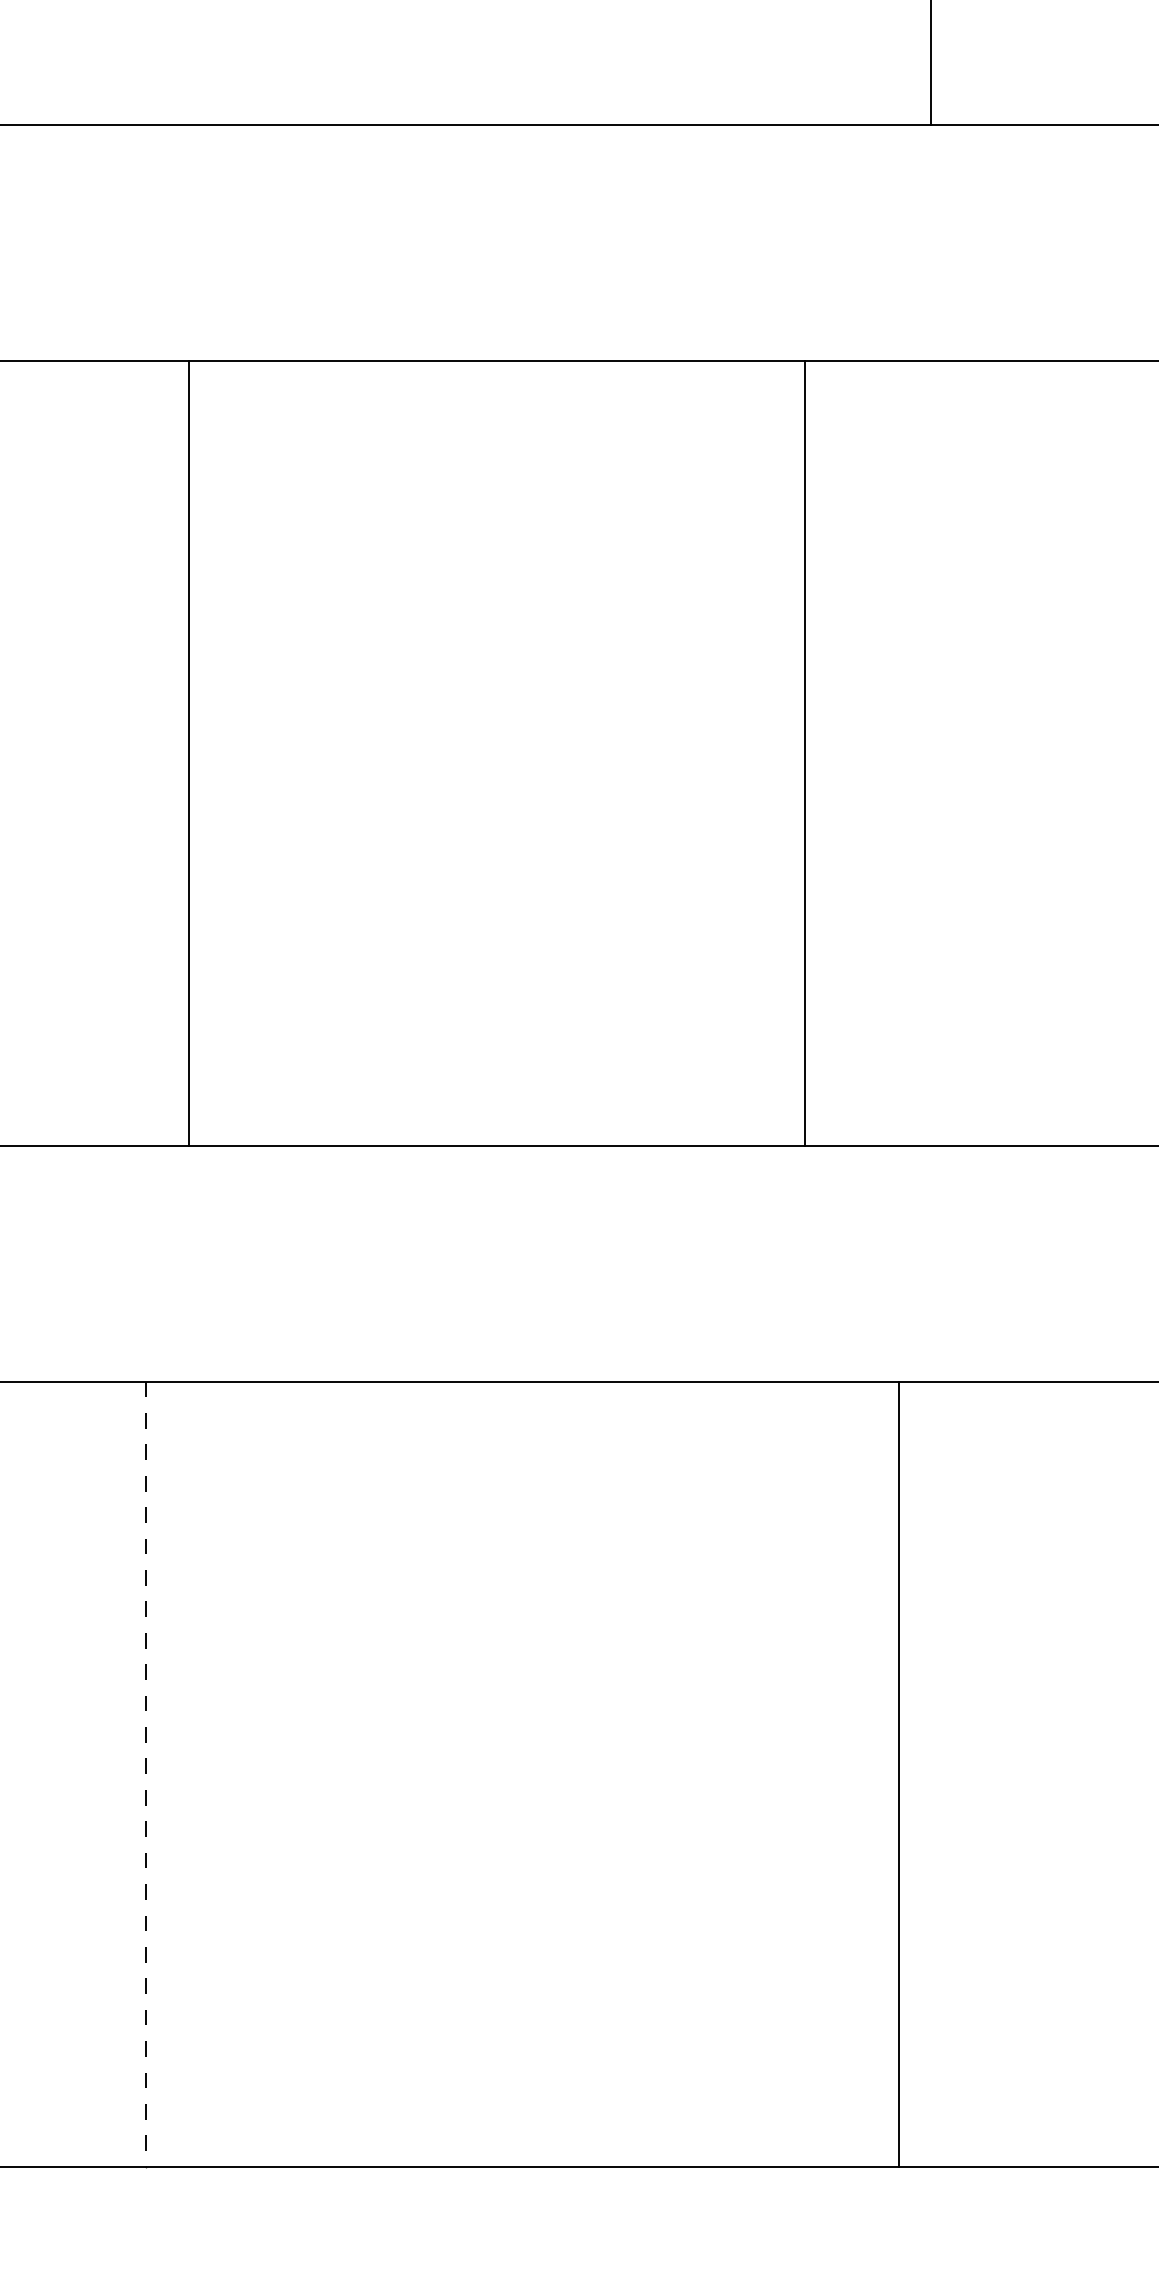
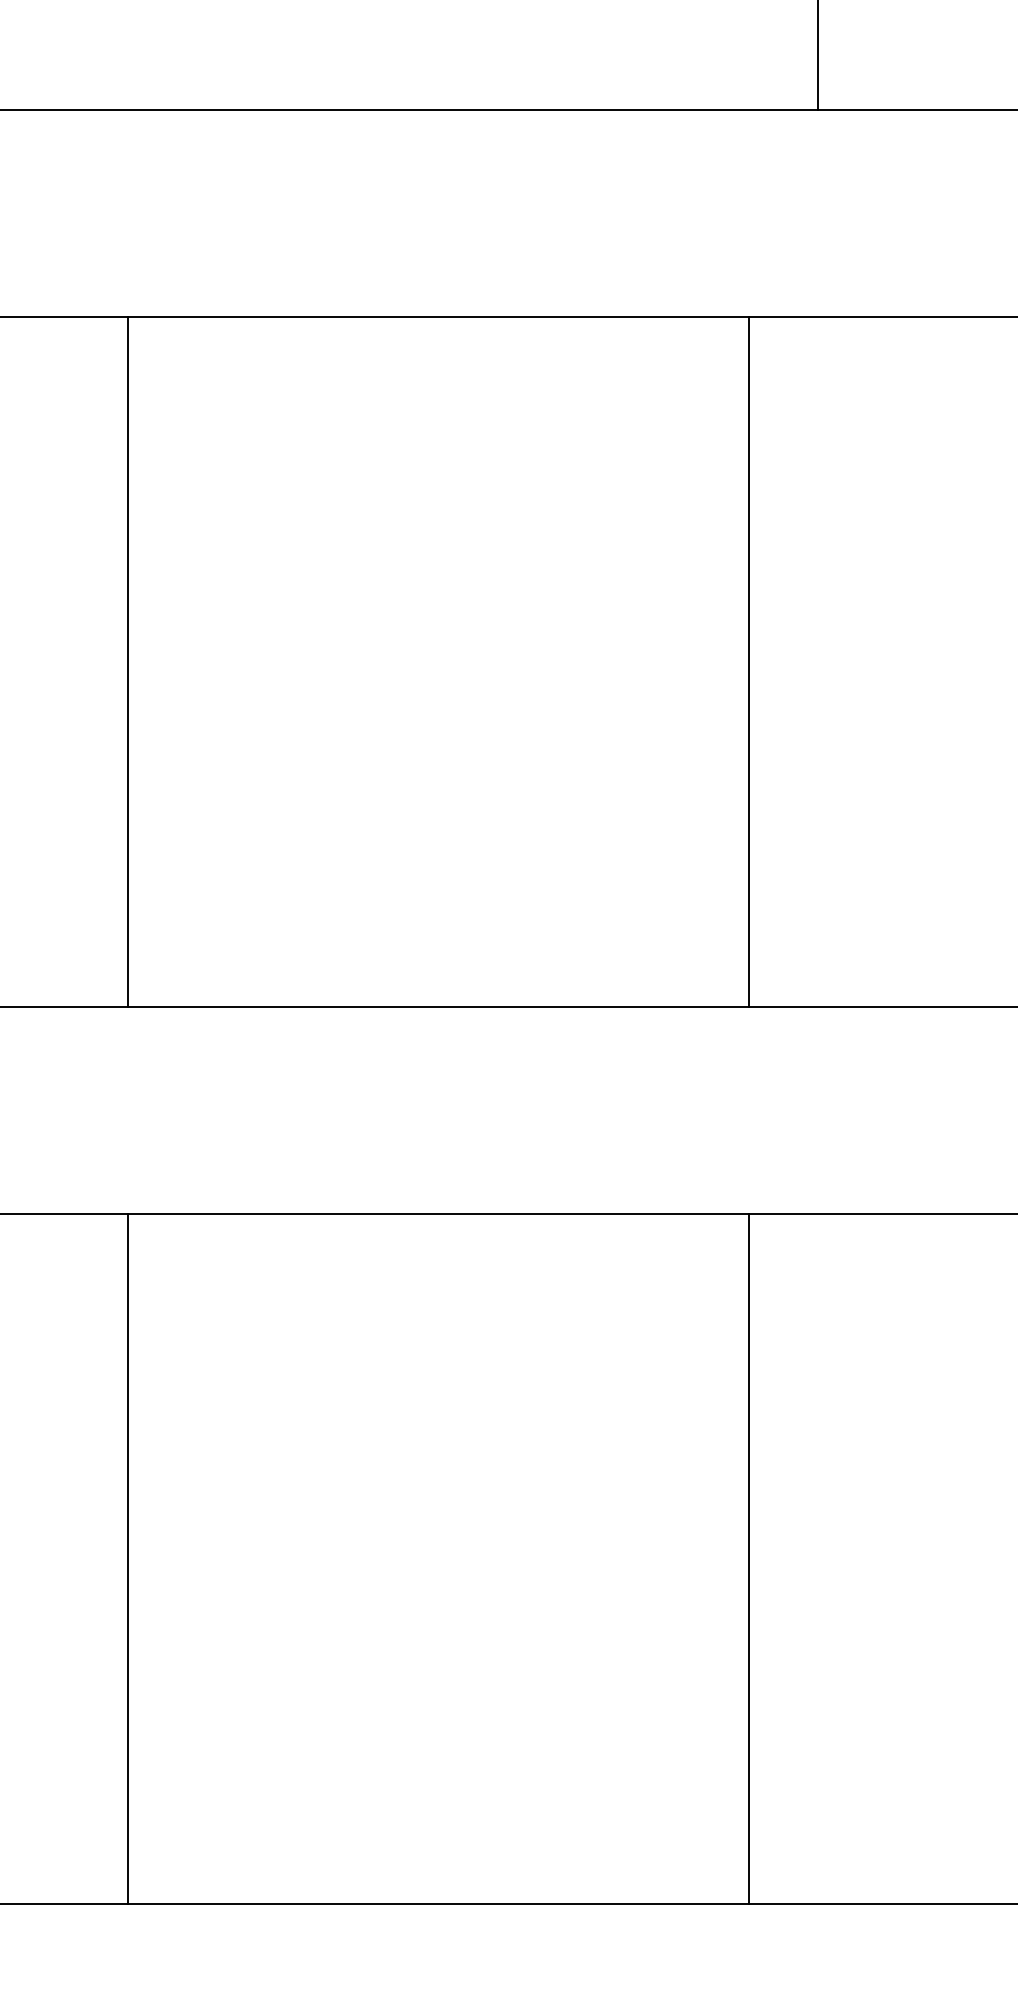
line: (188, 753) -> (127, 662), moved
line: (805, 753) -> (748, 662), moved
line: (899, 1773) -> (748, 1558), moved
line: (145, 1774) -> (127, 1559), dashed -> solid

